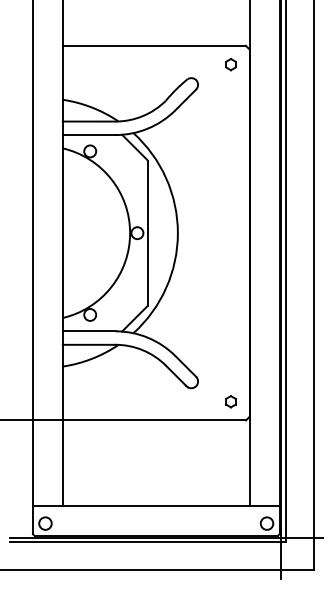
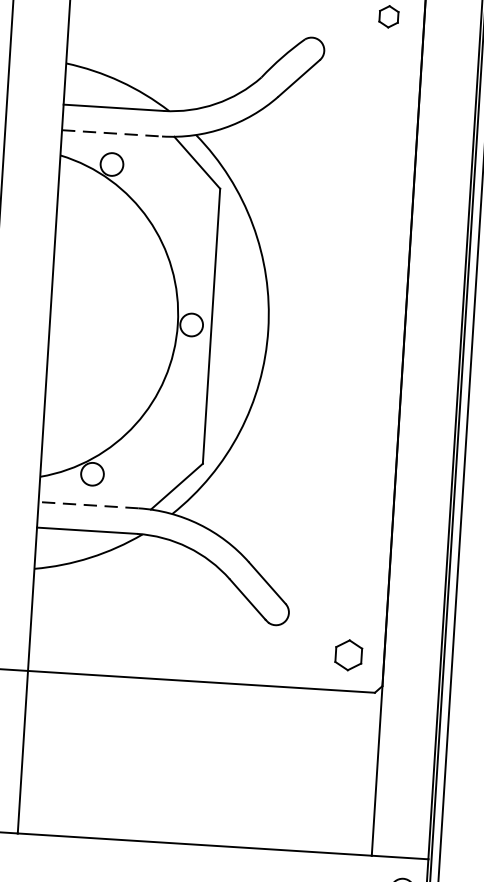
line: (89, 135) -> (112, 134), solid -> dashed
line: (88, 331) -> (87, 505), solid -> dashed
part: (230, 401) -> (347, 654), size x1.4

